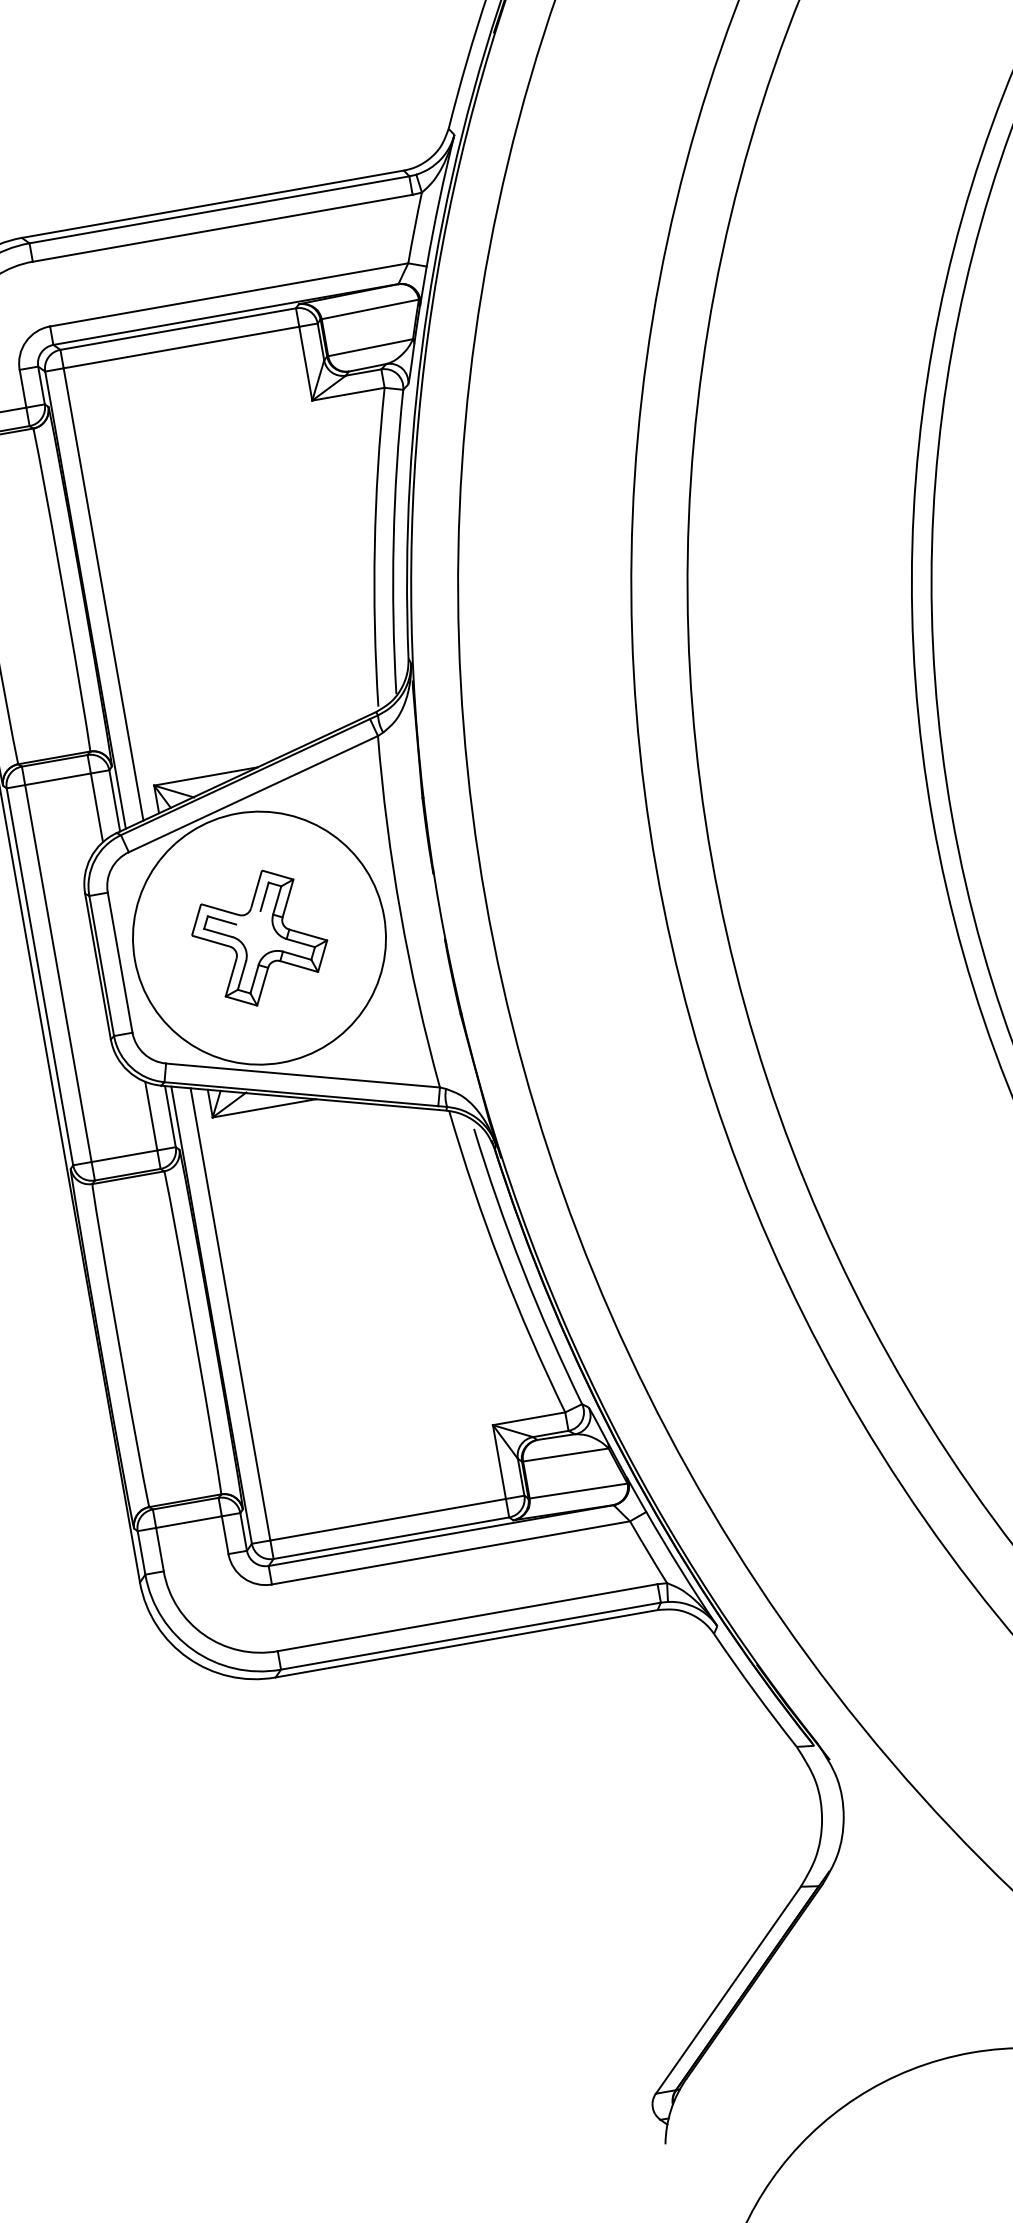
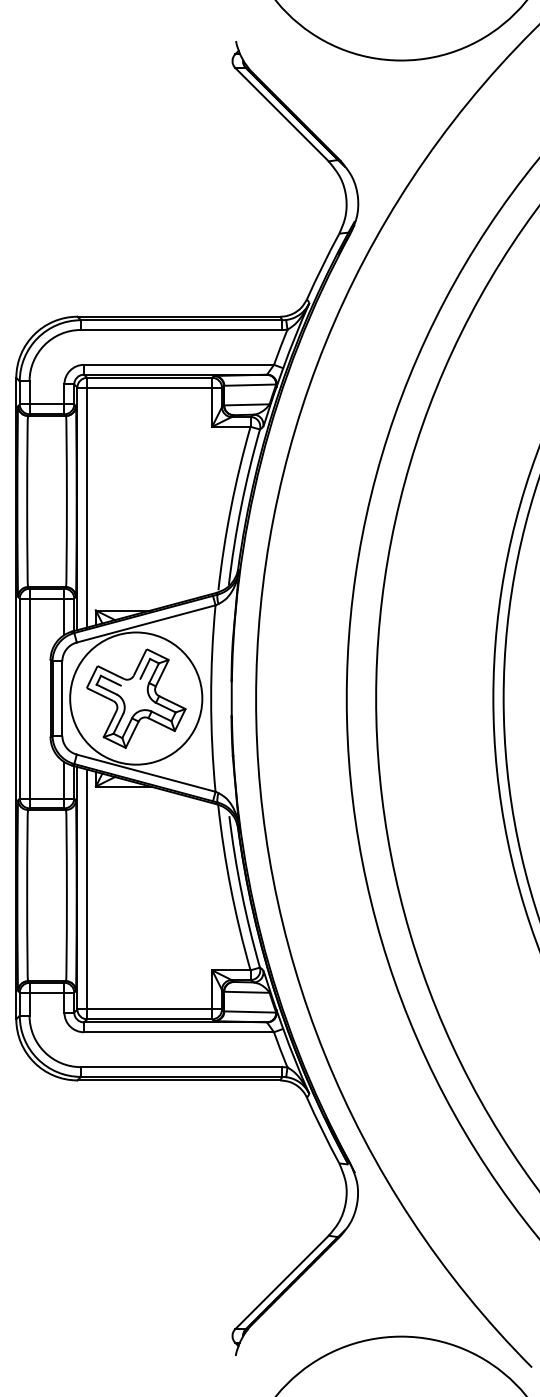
part: (259, 937) -> (136, 698), size x1.43

